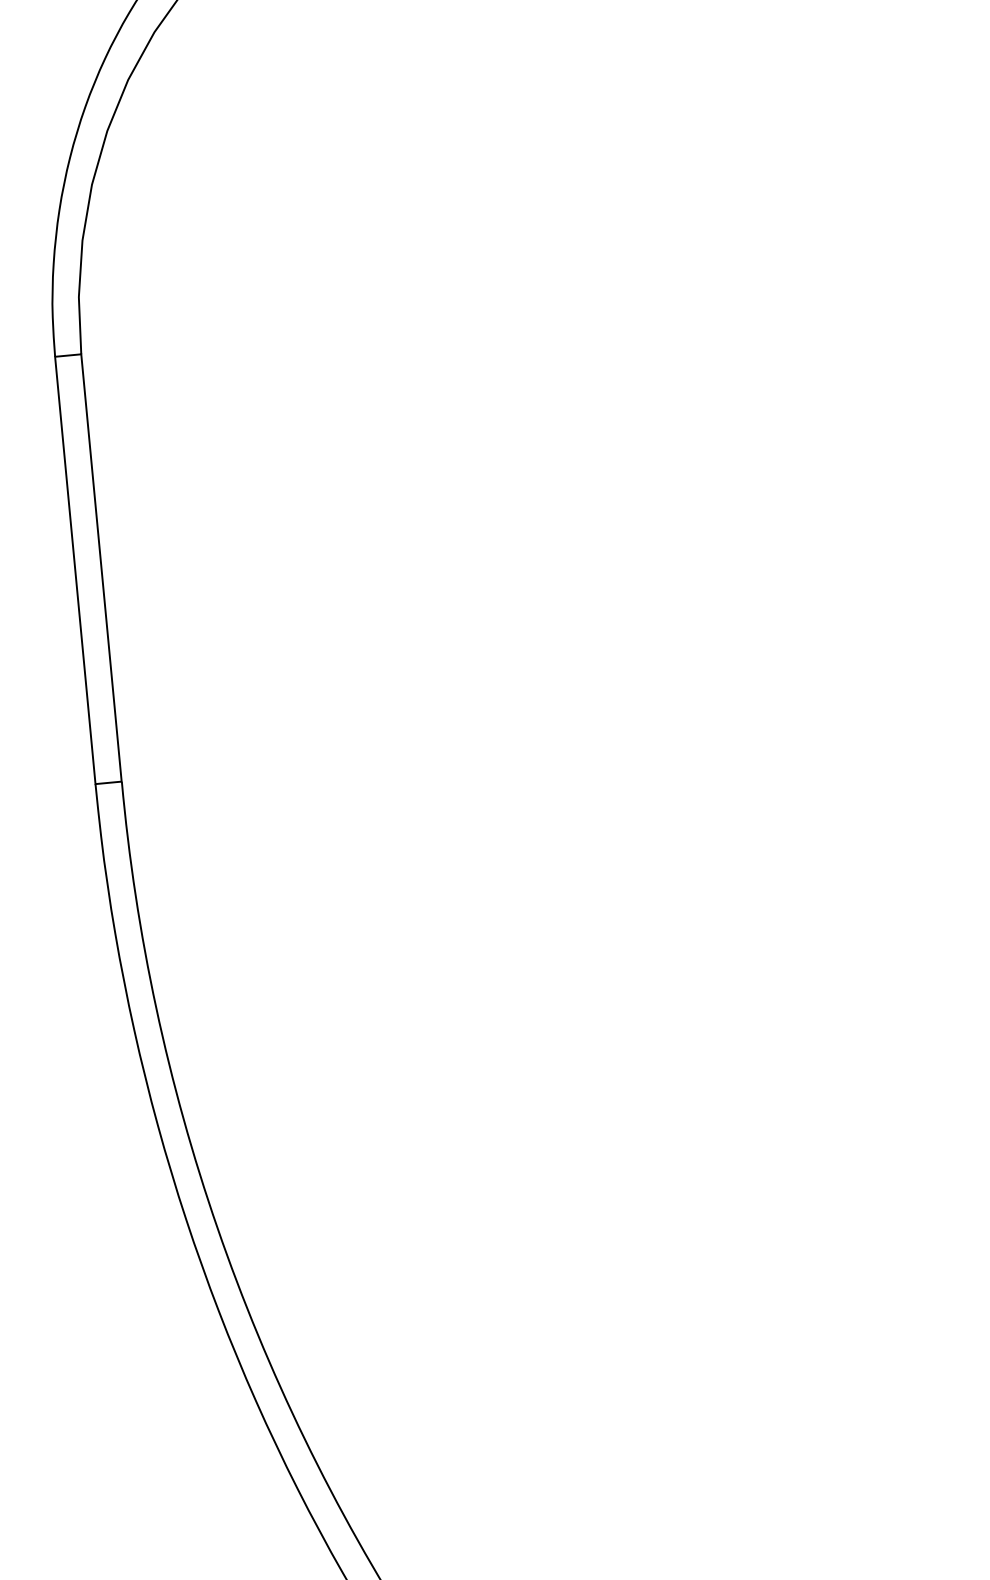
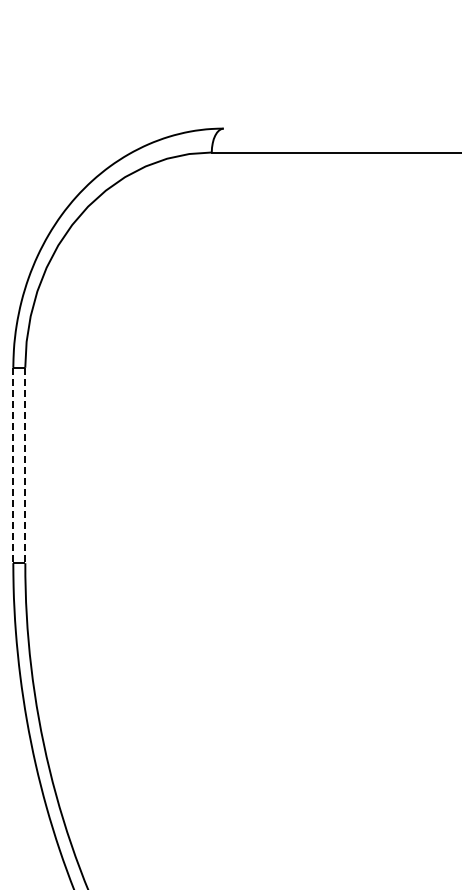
line: (101, 567) -> (25, 465), solid -> dashed
line: (75, 570) -> (13, 465), solid -> dashed

